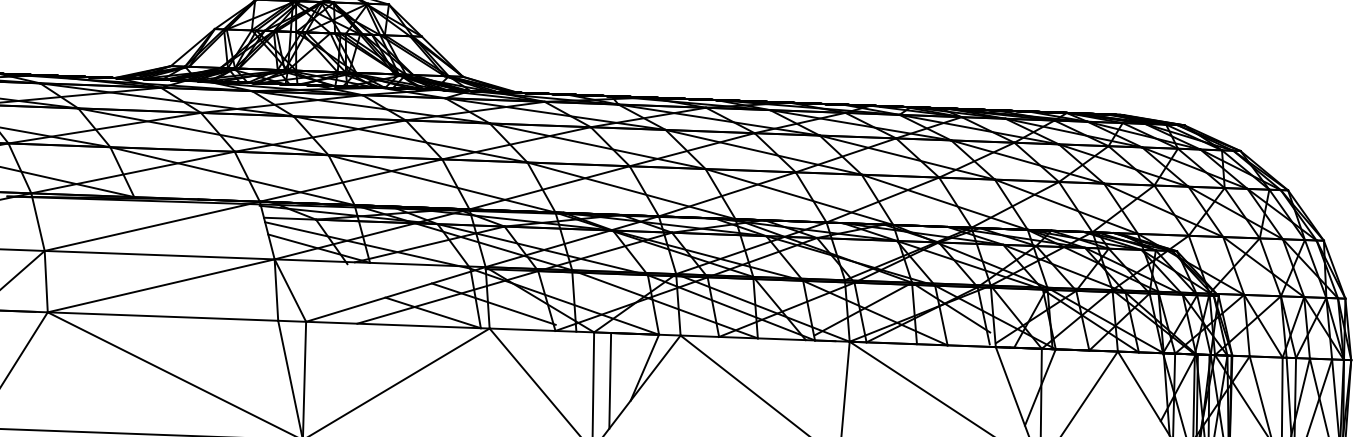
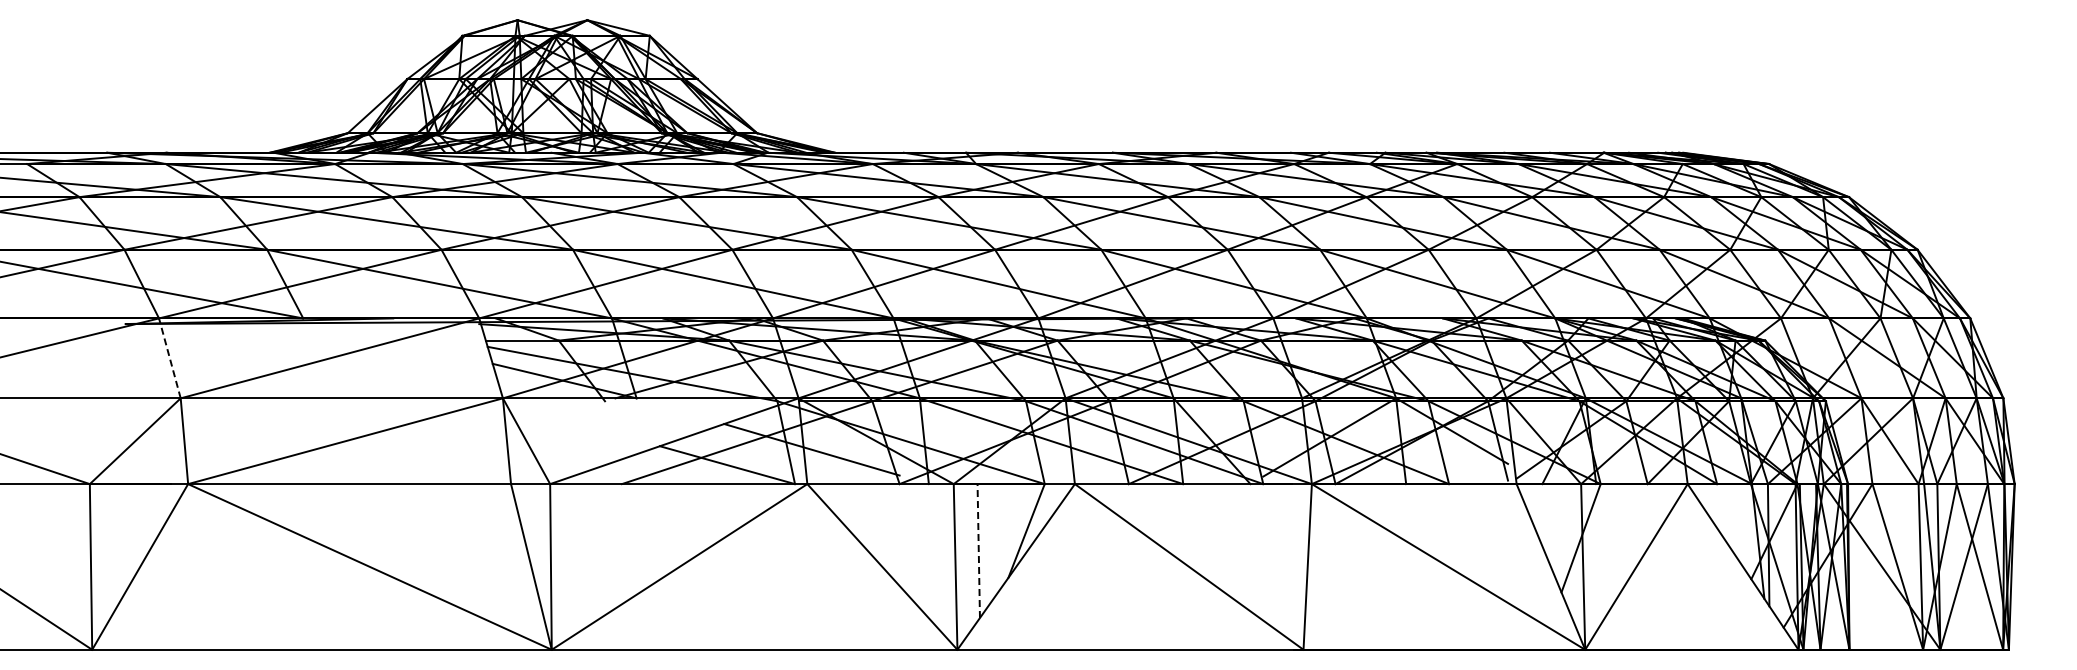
line: (37, 221) -> (169, 357), solid -> dashed
line: (610, 381) -> (978, 551), solid -> dashed

